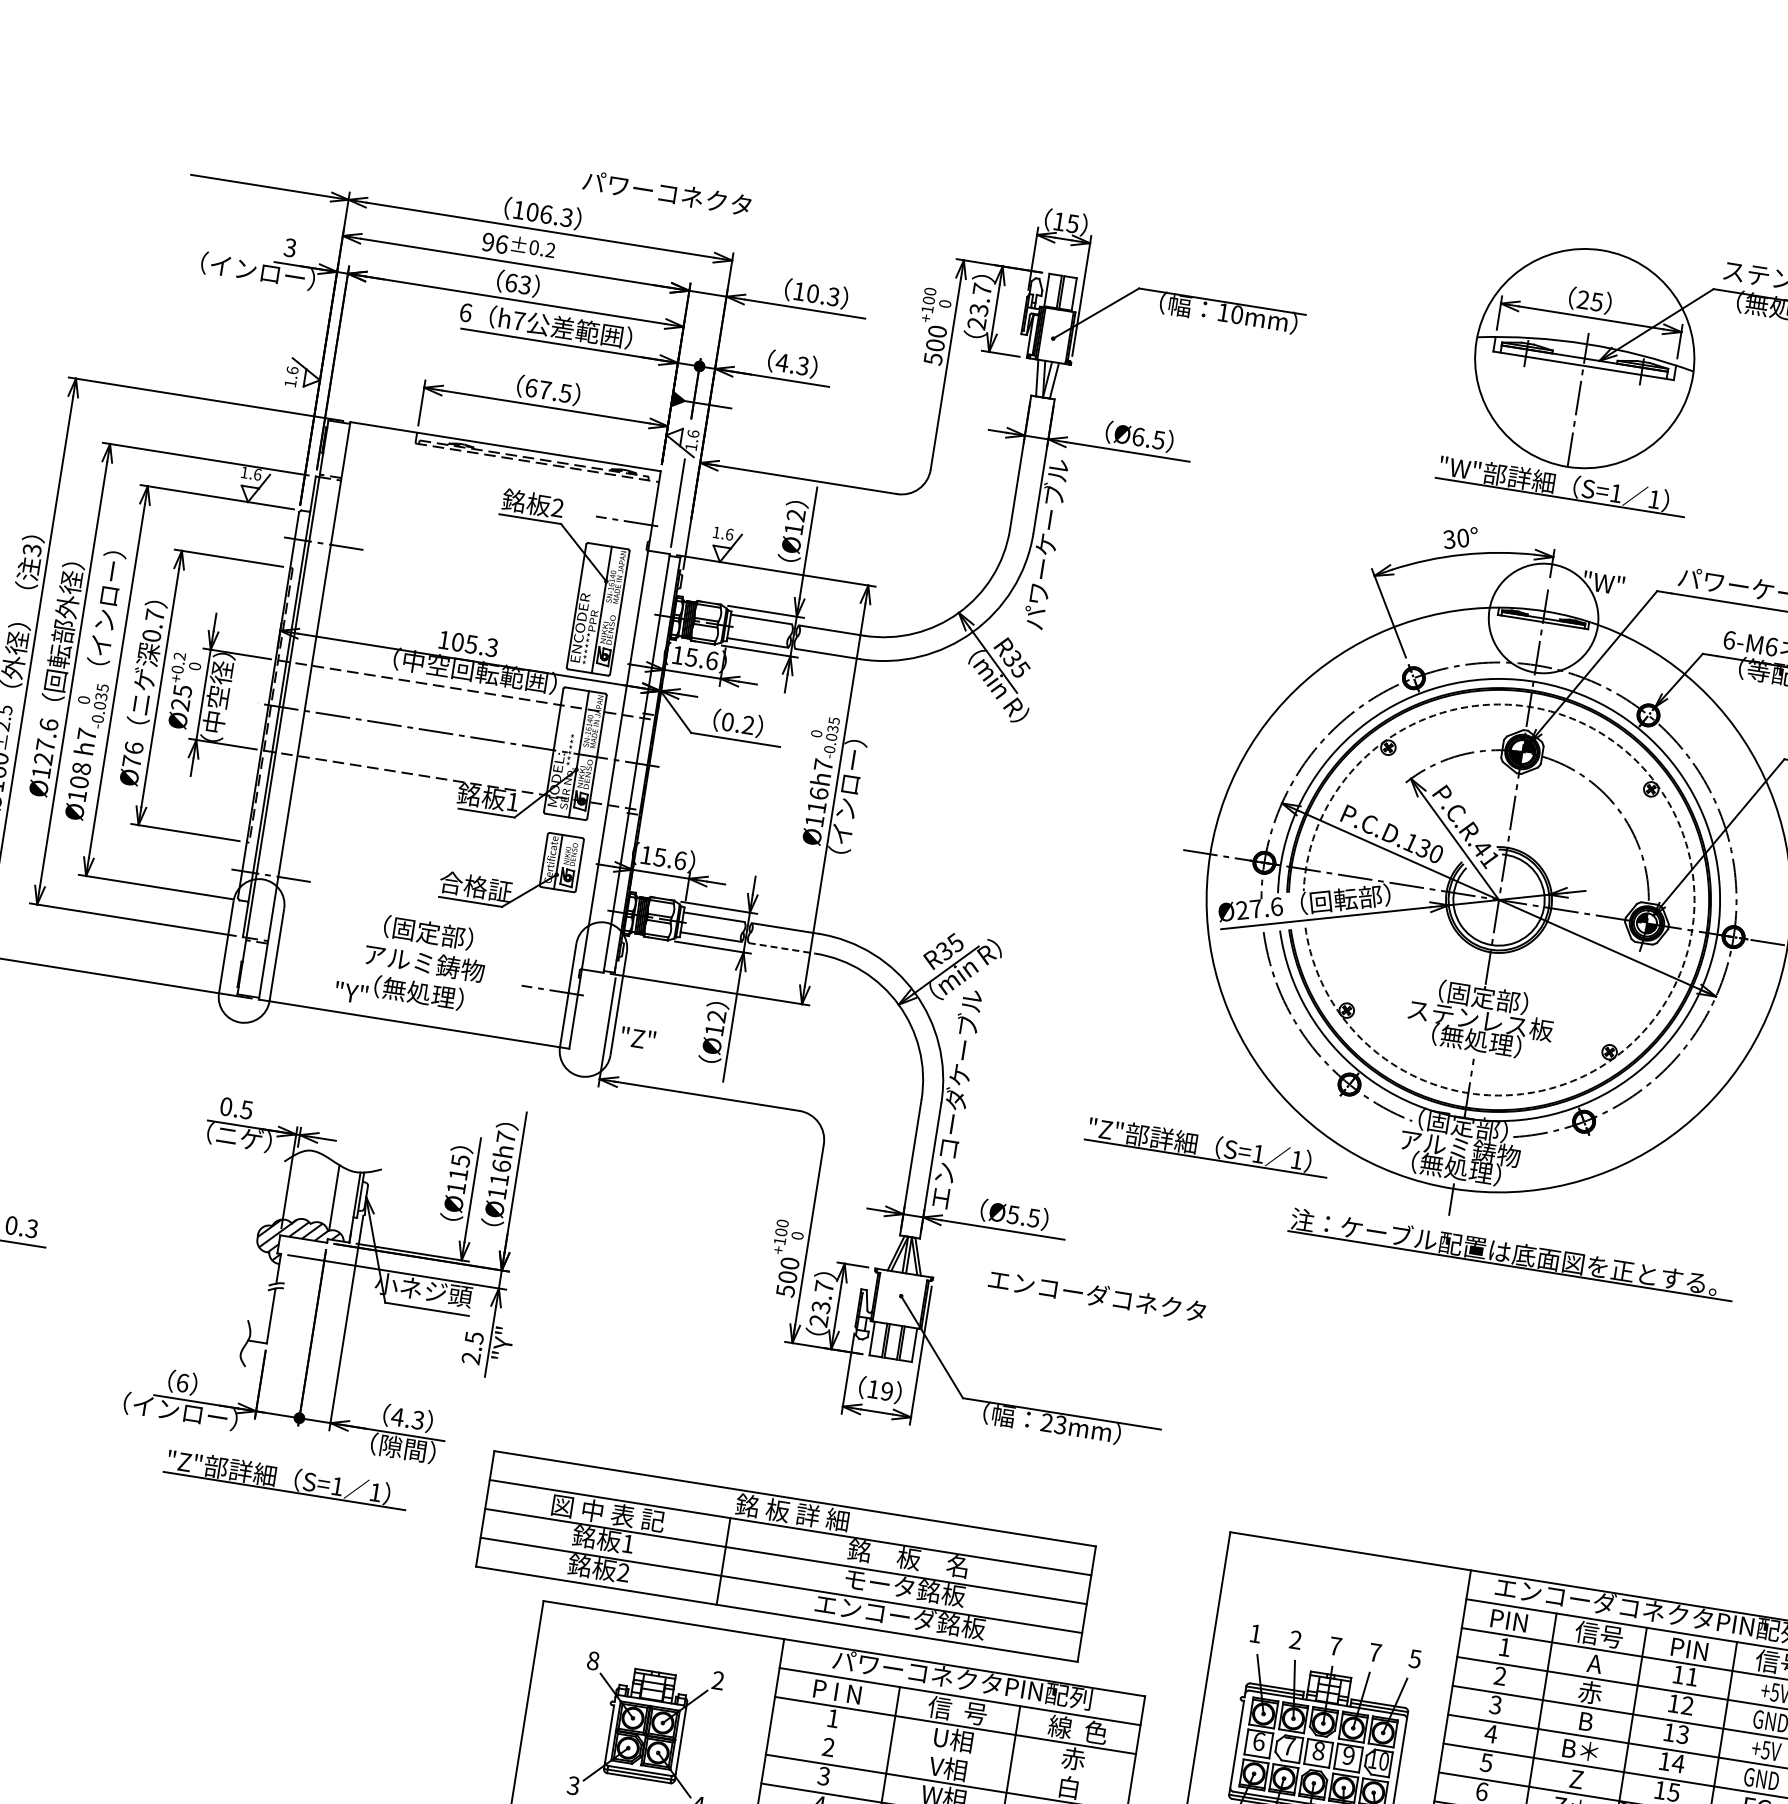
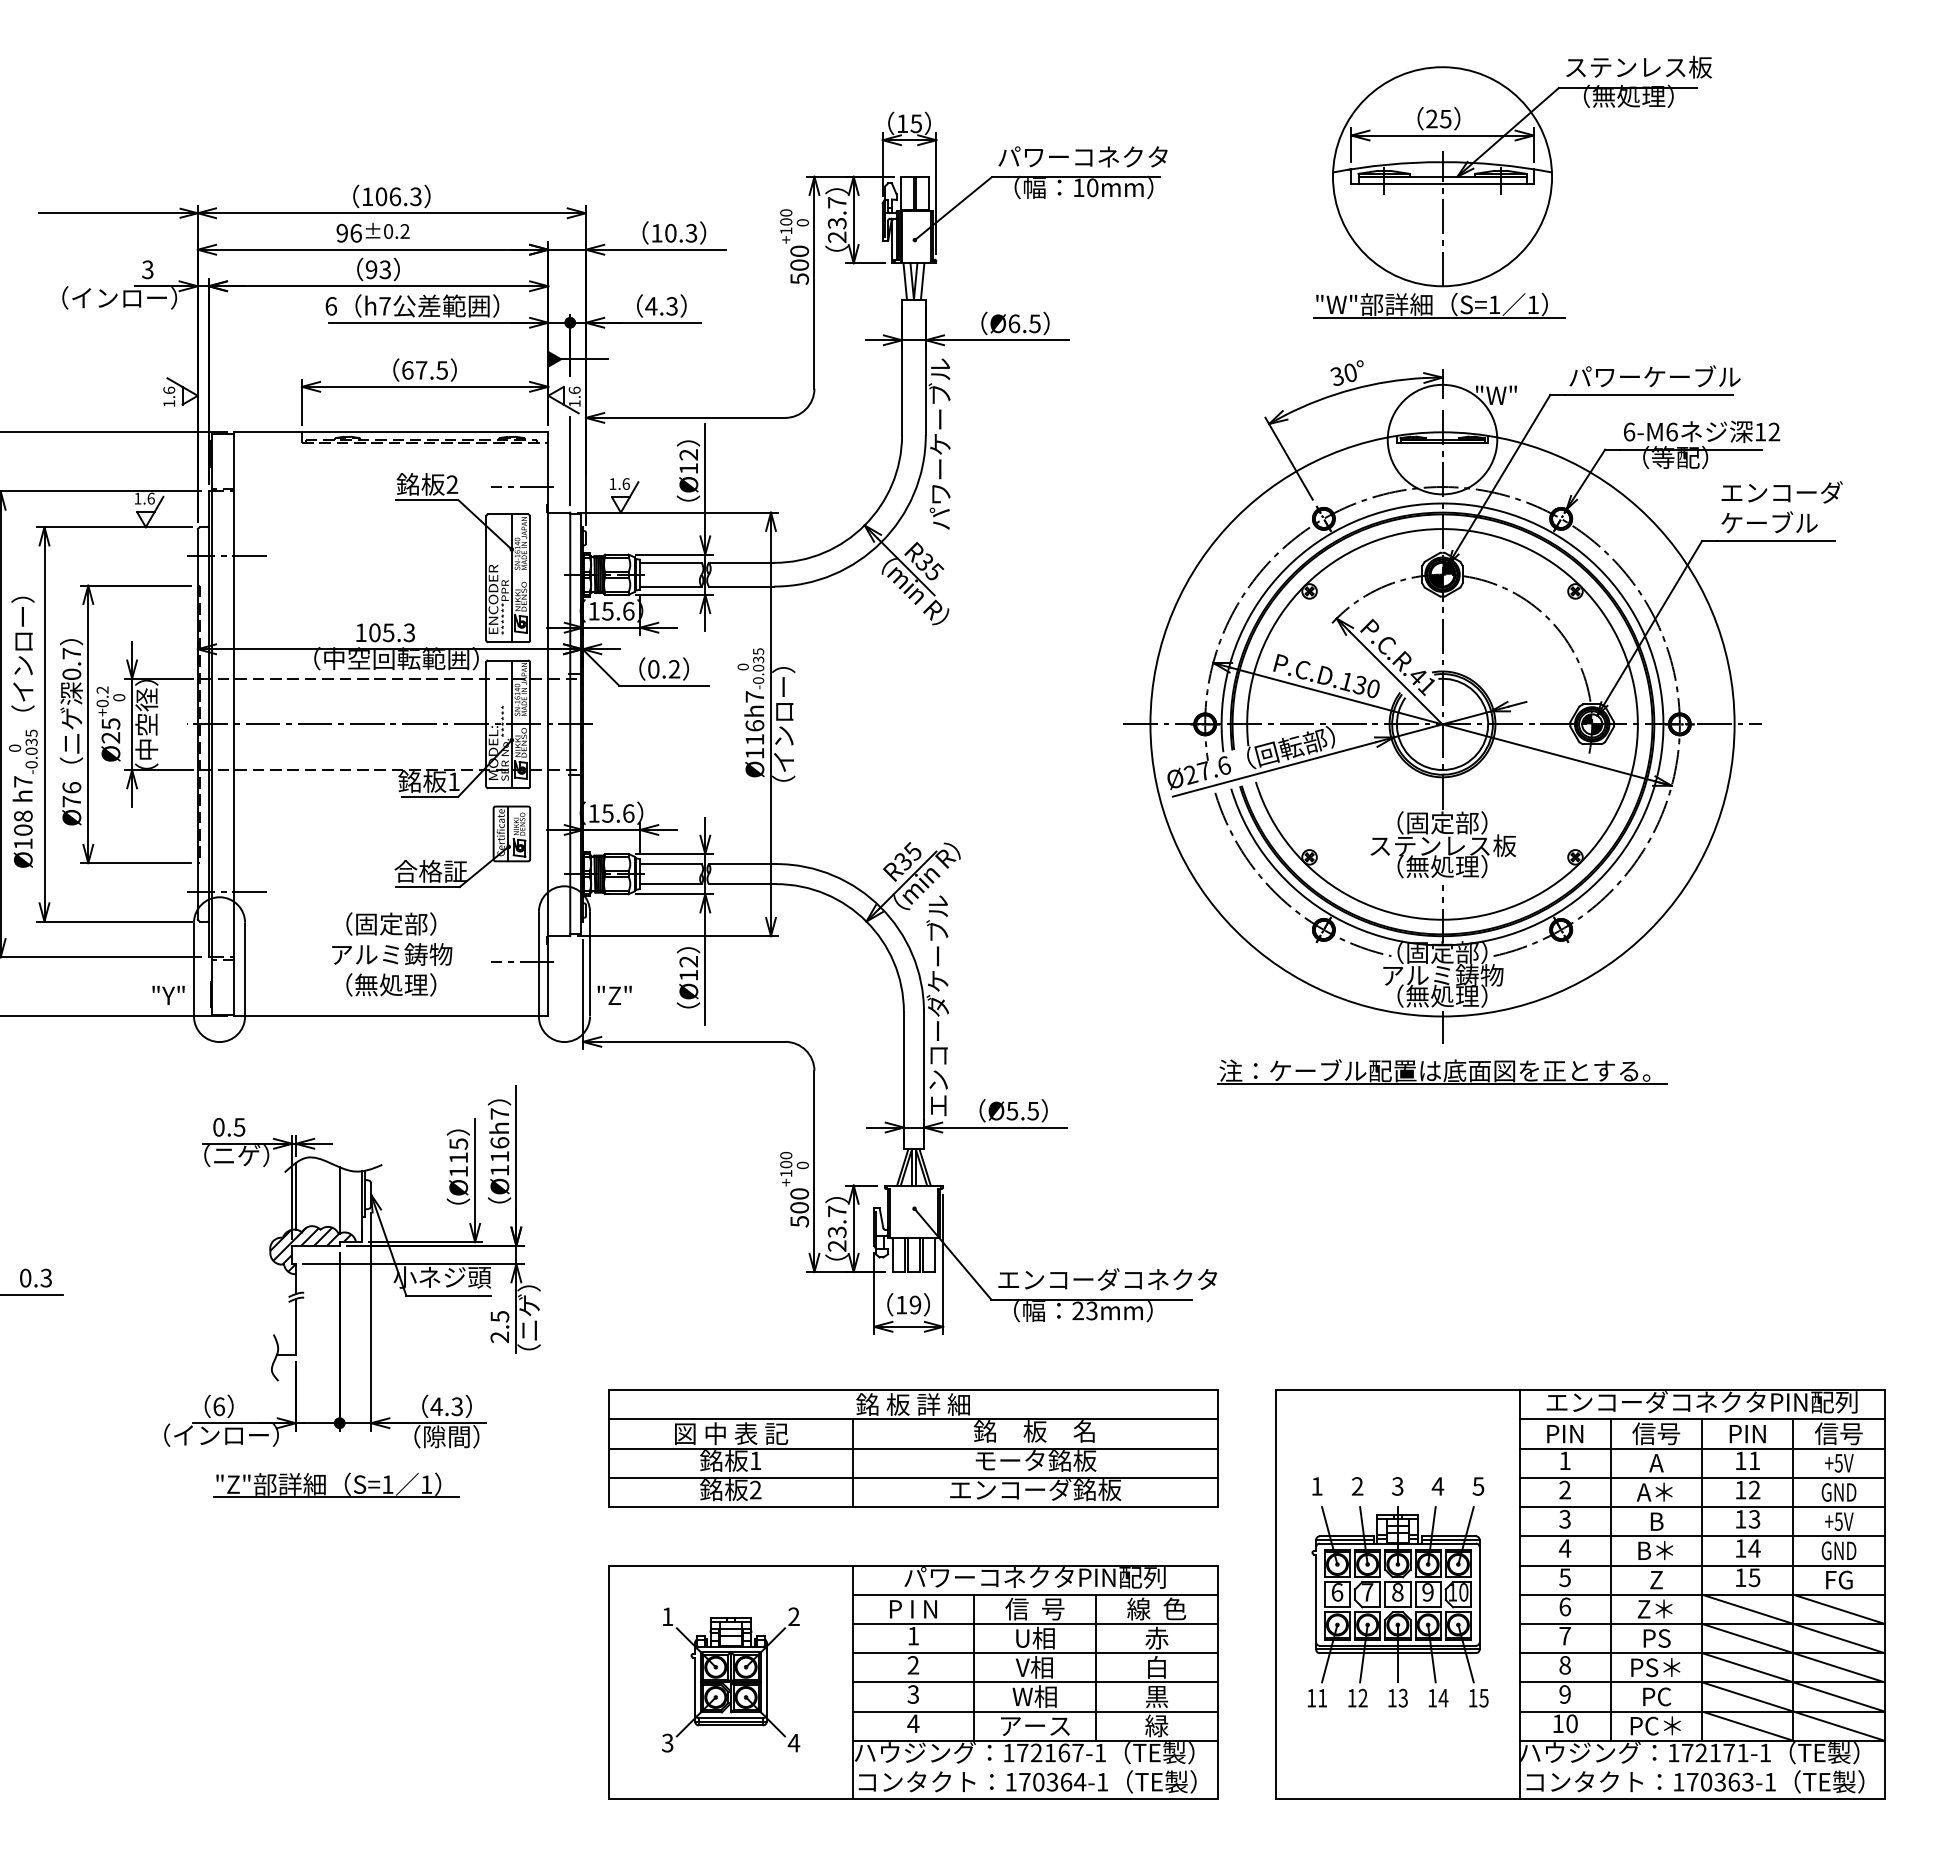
text: (666, 192) -> (1082, 156), moved
text: (511, 282) -> (371, 269), 63 -> 93
arc: (1694, 890) -> (1633, 684), dashed -> solid
line: (781, 948) -> (742, 884), dashed -> solid
text: (351, 991) -> (168, 994), moved
part: (1215, 1147) -> (1201, 1012), removed
line: (291, 1186) -> (295, 1195), added
part: (1511, 1253) -> (1442, 1071), moved
text: (1096, 1295) -> (1107, 1279), moved
text: (502, 1343) -> (528, 1317), "Y" -> （ニゲ）
part: (785, 1556) -> (913, 1448), moved
text: (1335, 1646) -> (1397, 1486), 7 -> 3
text: (1374, 1652) -> (1437, 1486), 7 -> 4
text: (593, 1660) -> (667, 1616), 8 -> 1
text: (1588, 1691) -> (1654, 1491), 赤 -> A＊
line: (950, 1754) -> (1034, 1653), added

